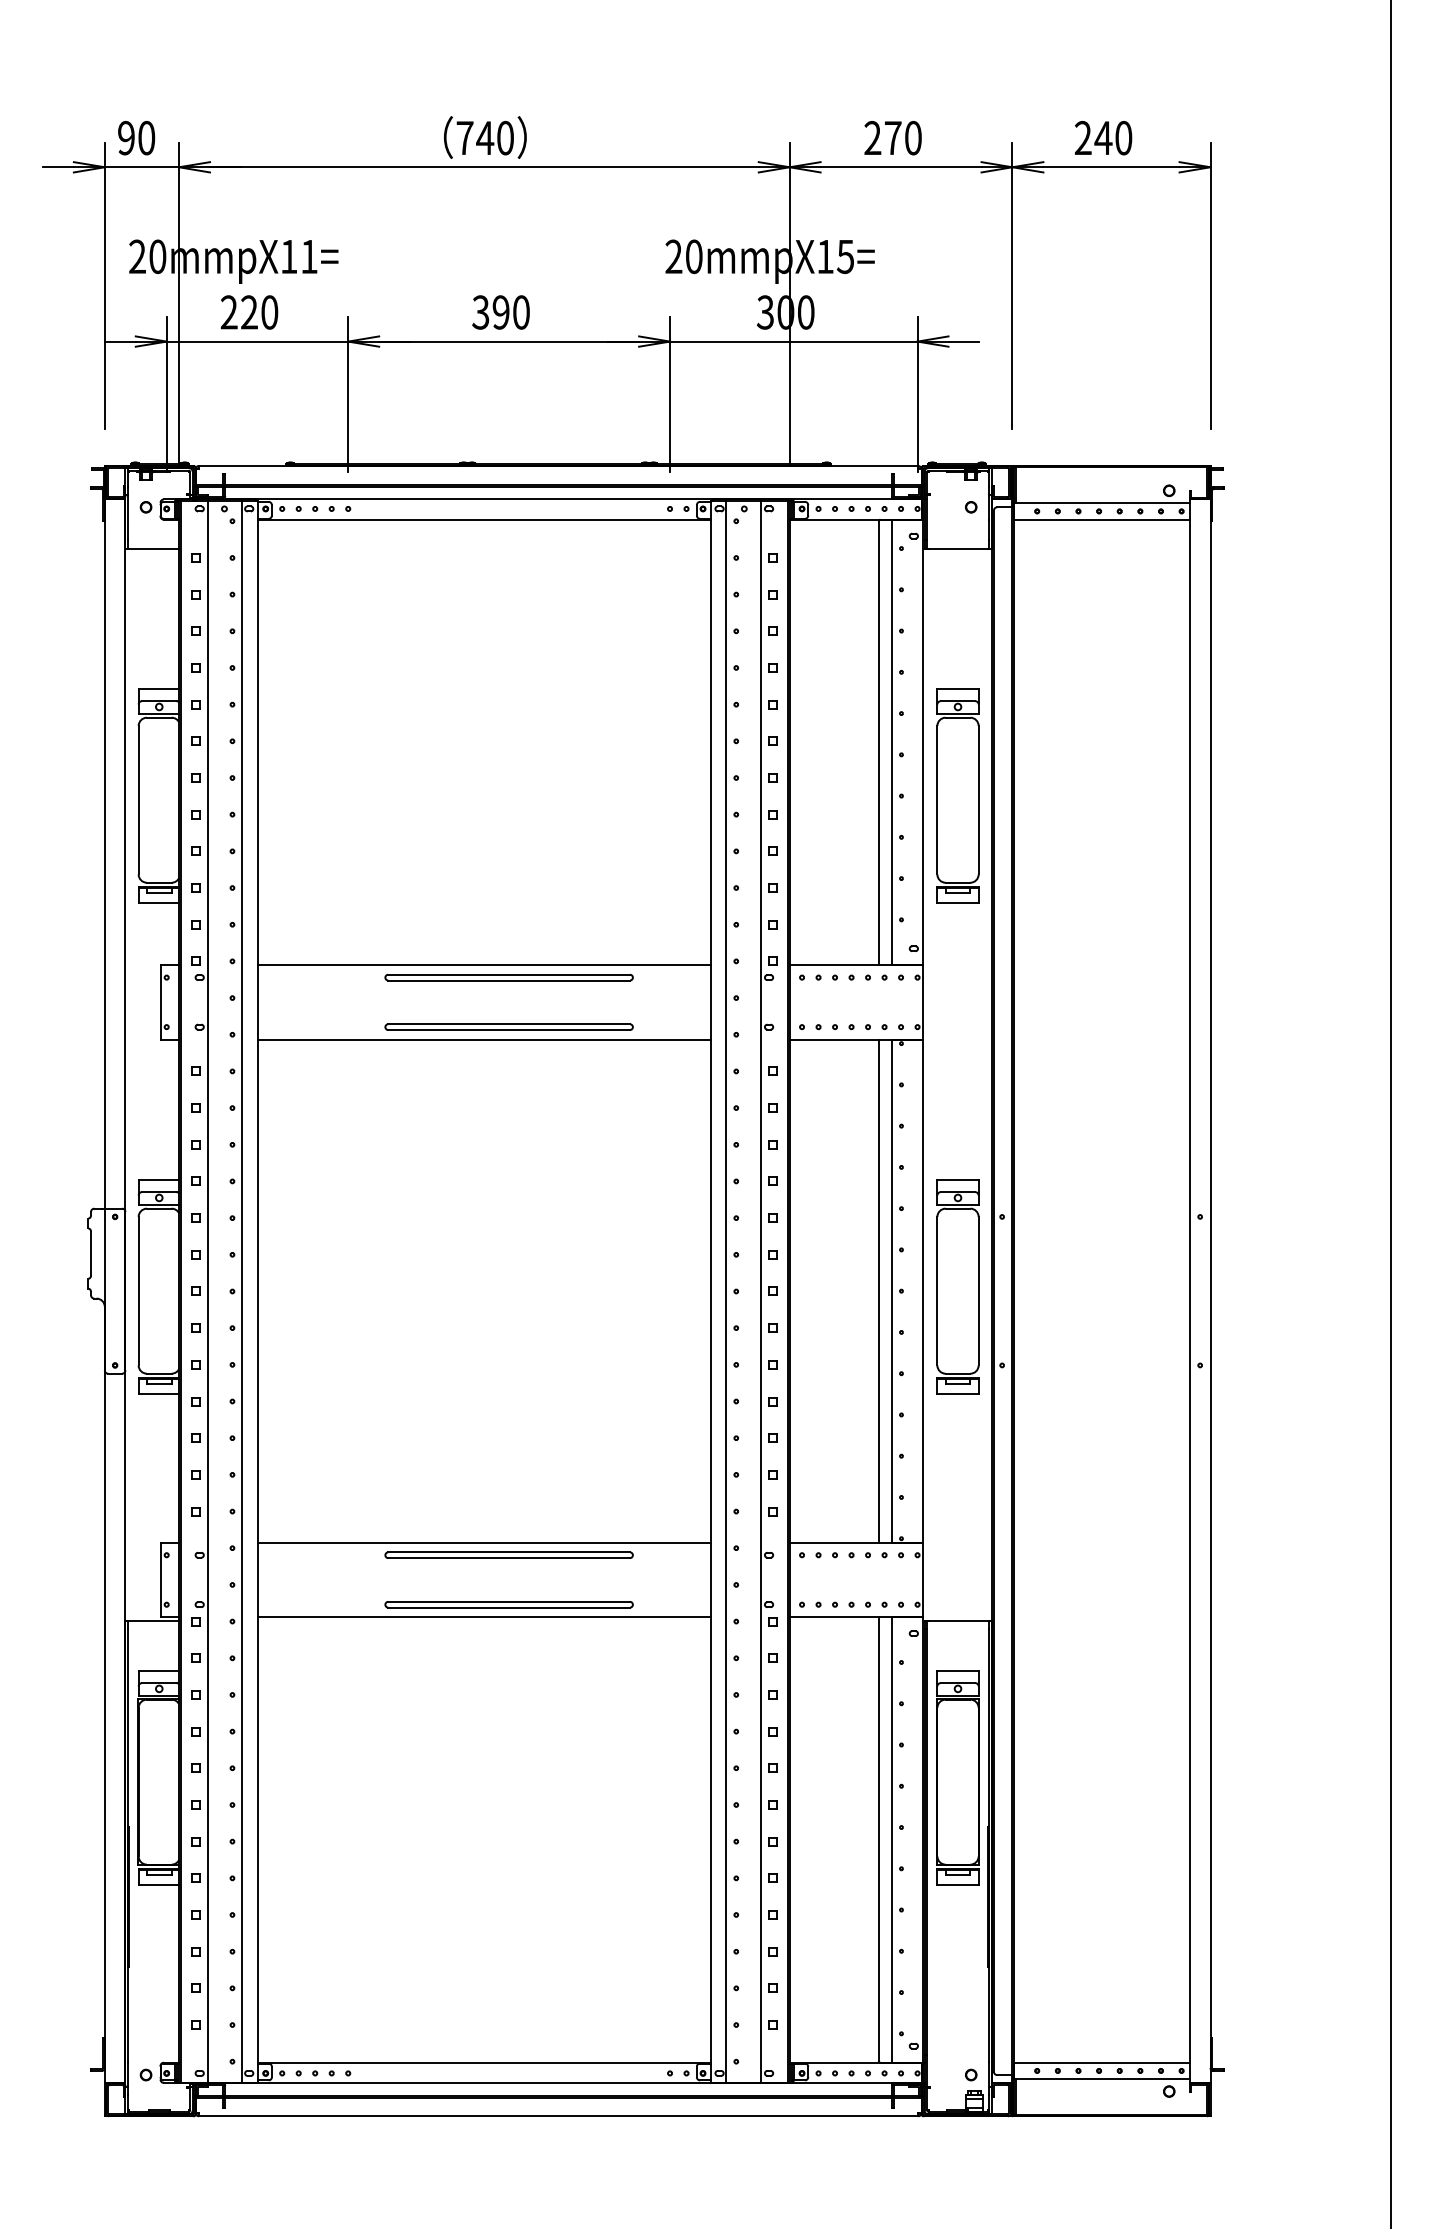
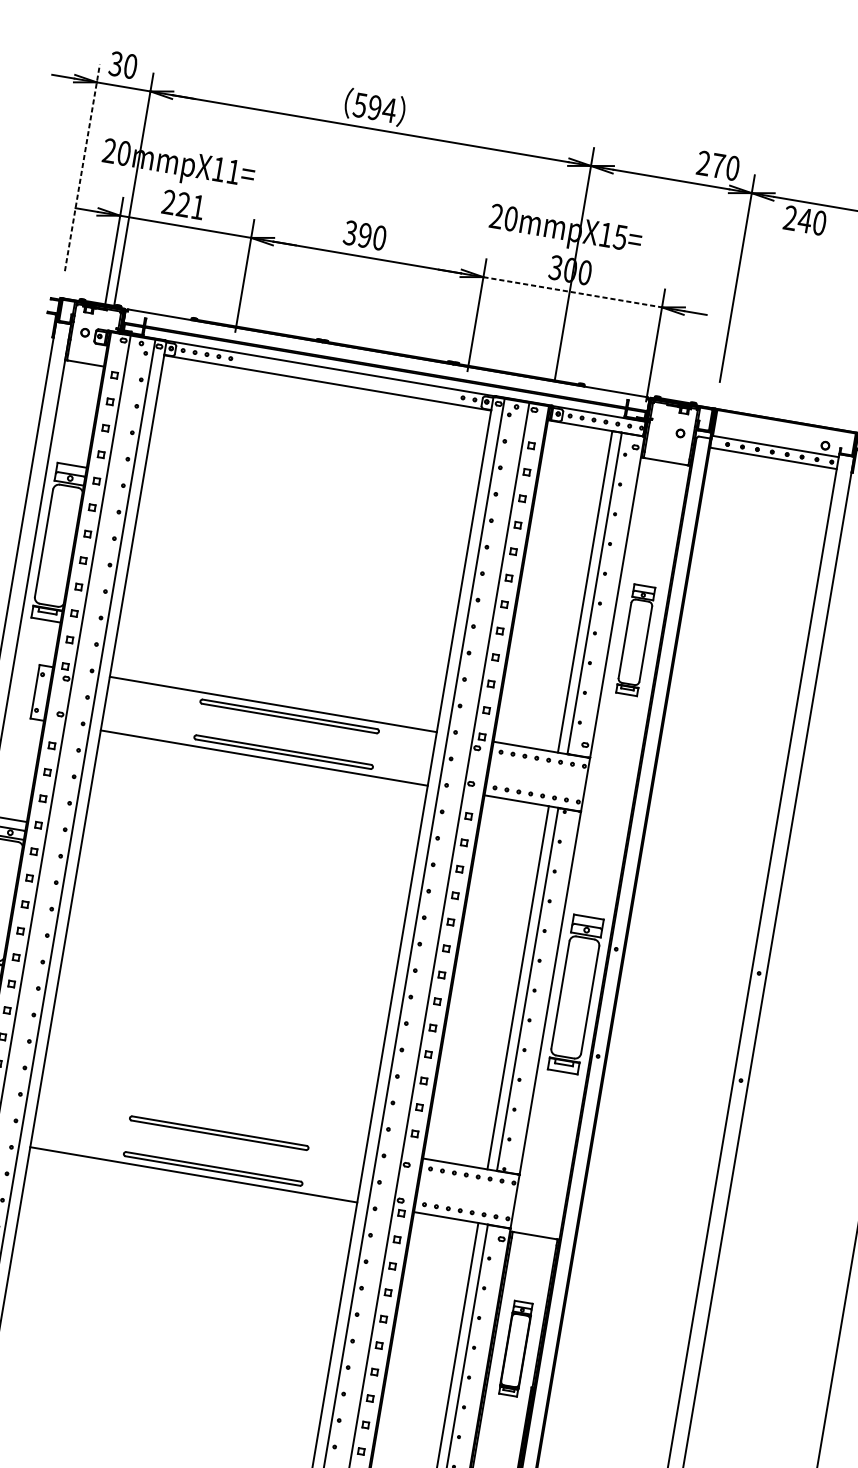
text: (485, 137) -> (375, 107), 740 -> 594
text: (125, 138) -> (115, 64), 90 -> 30
text: (892, 138) -> (717, 166), moved
text: (1103, 138) -> (805, 220), moved
line: (104, 285) -> (82, 167), solid -> dashed
text: (269, 312) -> (197, 207), 220 -> 221
line: (793, 341) -> (572, 292), solid -> dashed
part: (957, 795) -> (635, 639), size x0.7
line: (483, 1542) -> (202, 1120), removed
part: (957, 1777) -> (515, 1348), size x0.6

